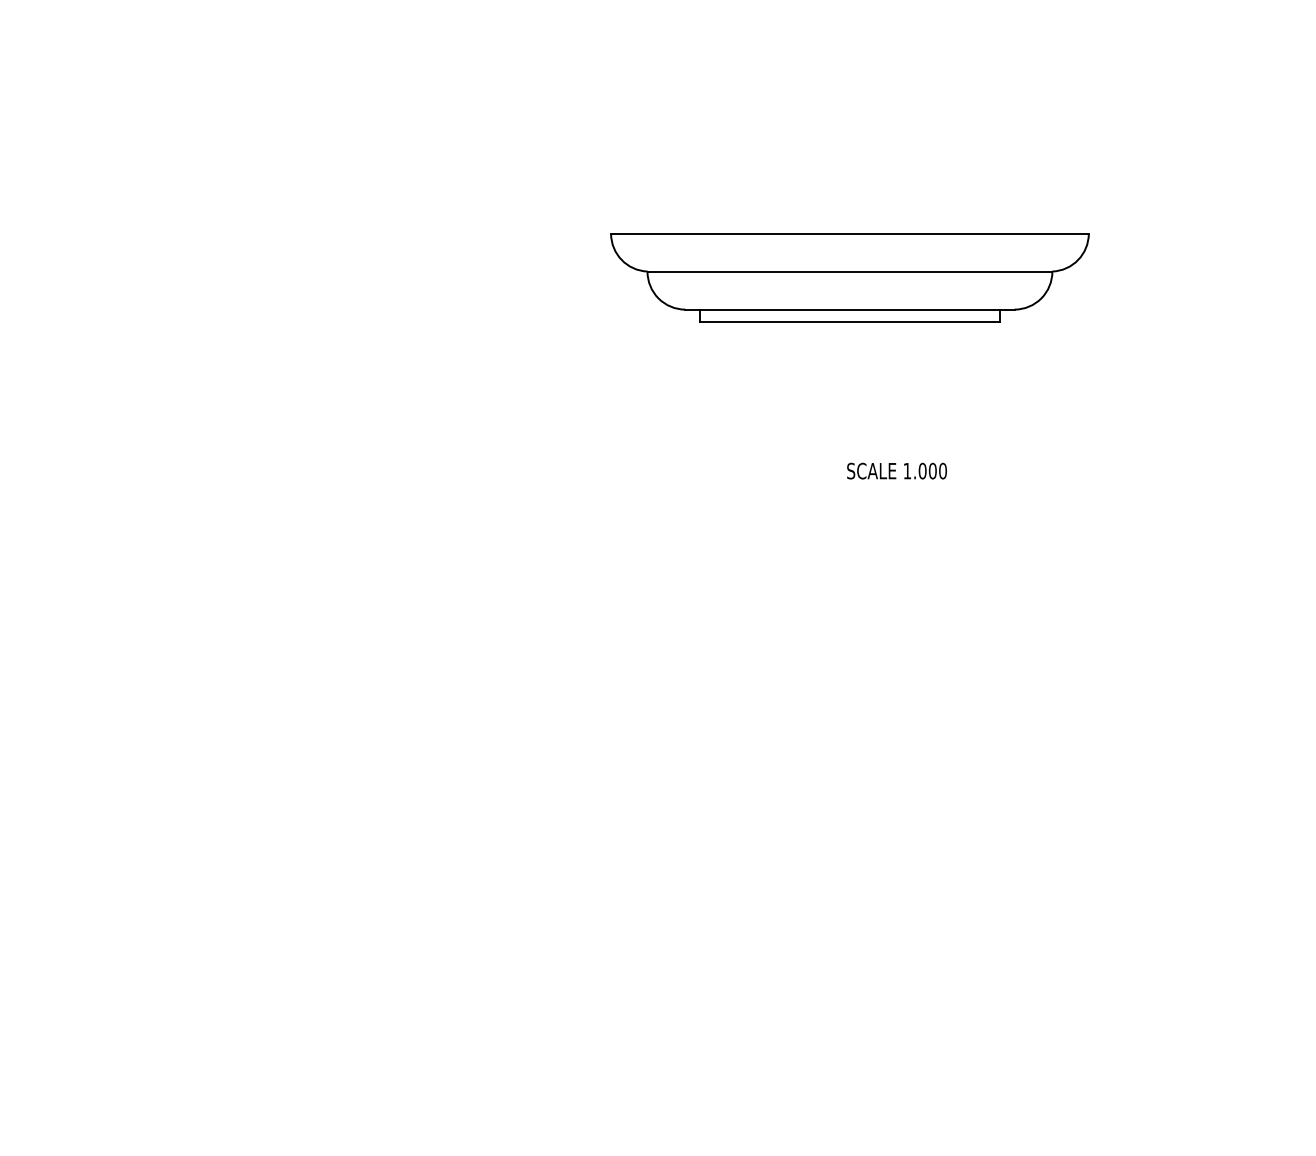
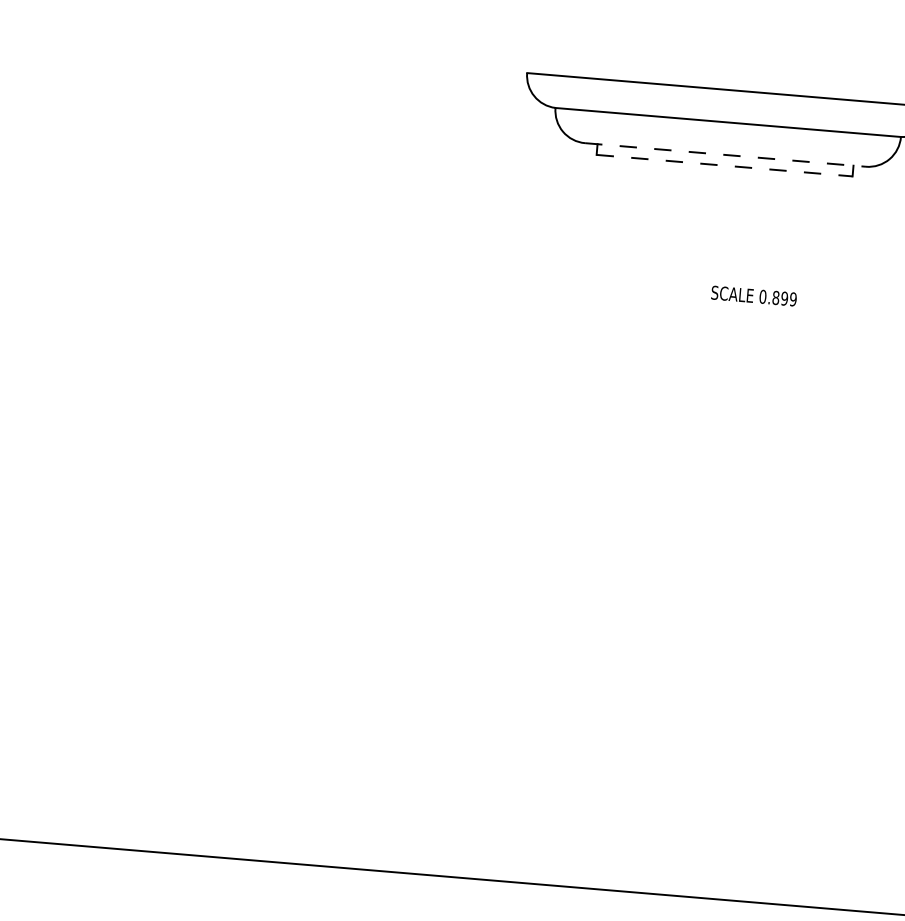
line: (849, 309) -> (725, 154), solid -> dashed
line: (849, 322) -> (724, 165), solid -> dashed
text: (924, 470) -> (777, 297), 1.000 -> 0.899

